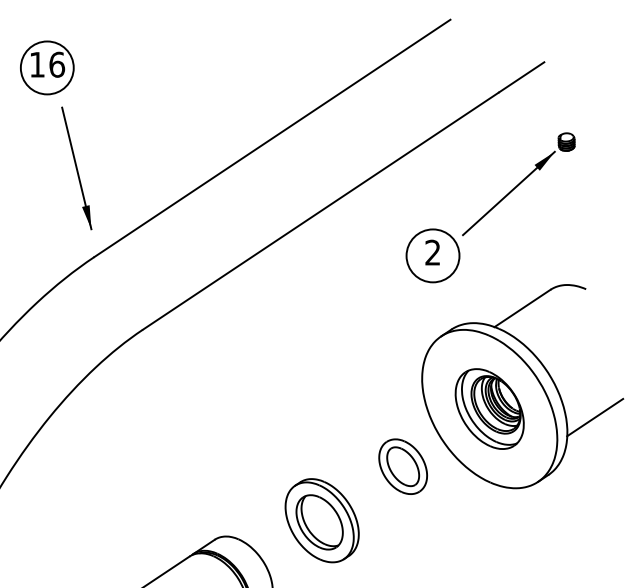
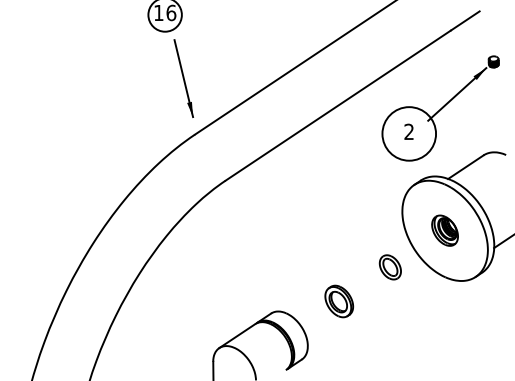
circle: (431, 255) -> (408, 133), size x1.6
part: (488, 408) -> (444, 230), size x0.6
part: (403, 466) -> (390, 267), size x0.7
part: (322, 520) -> (339, 301), size x0.6

